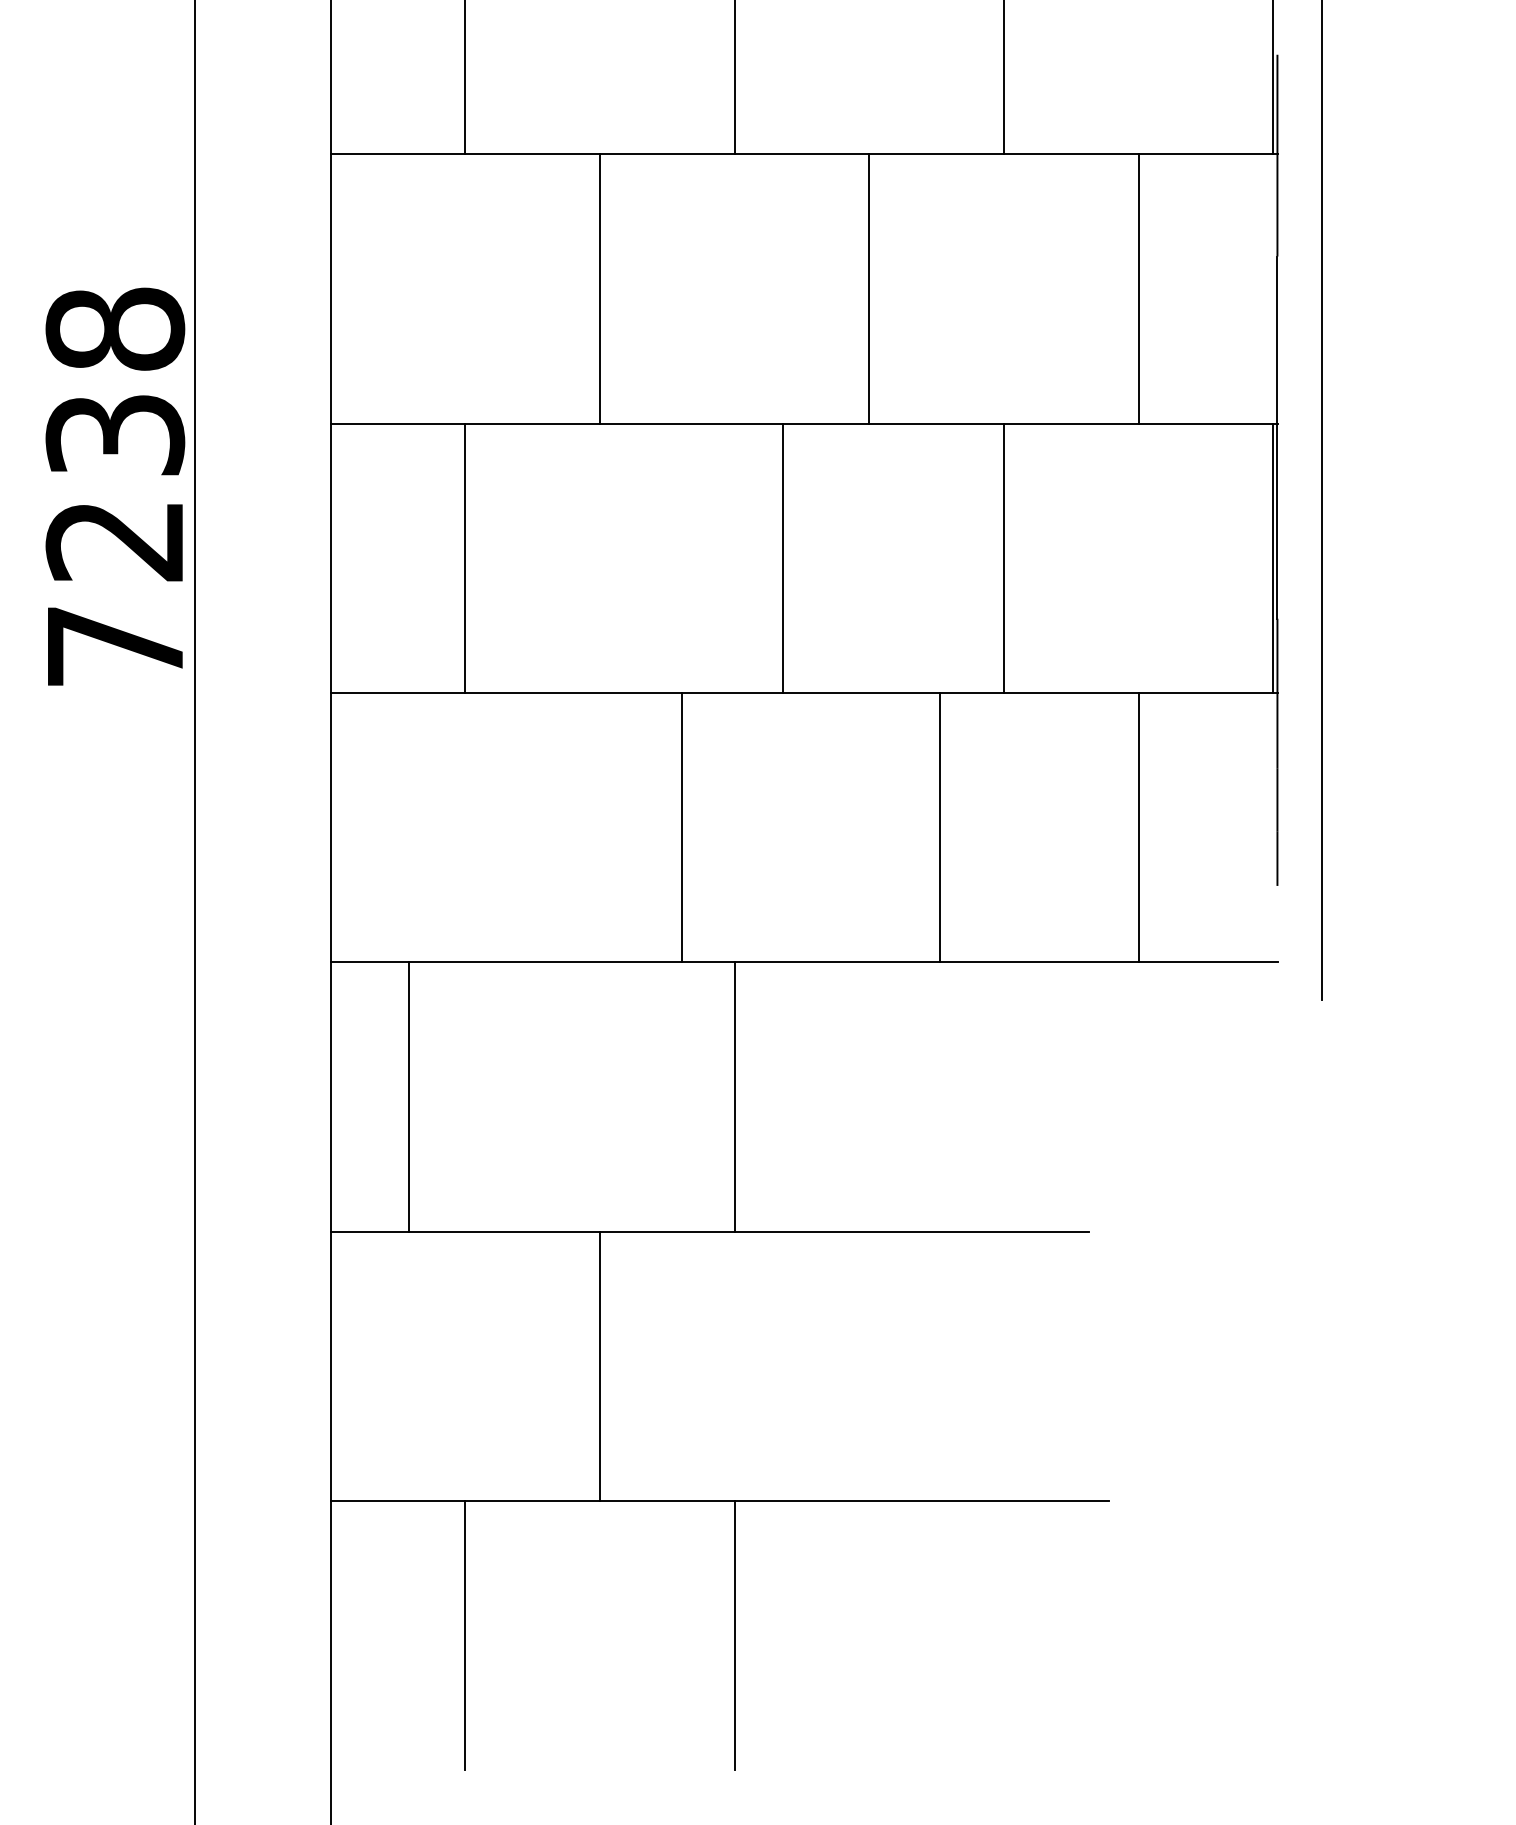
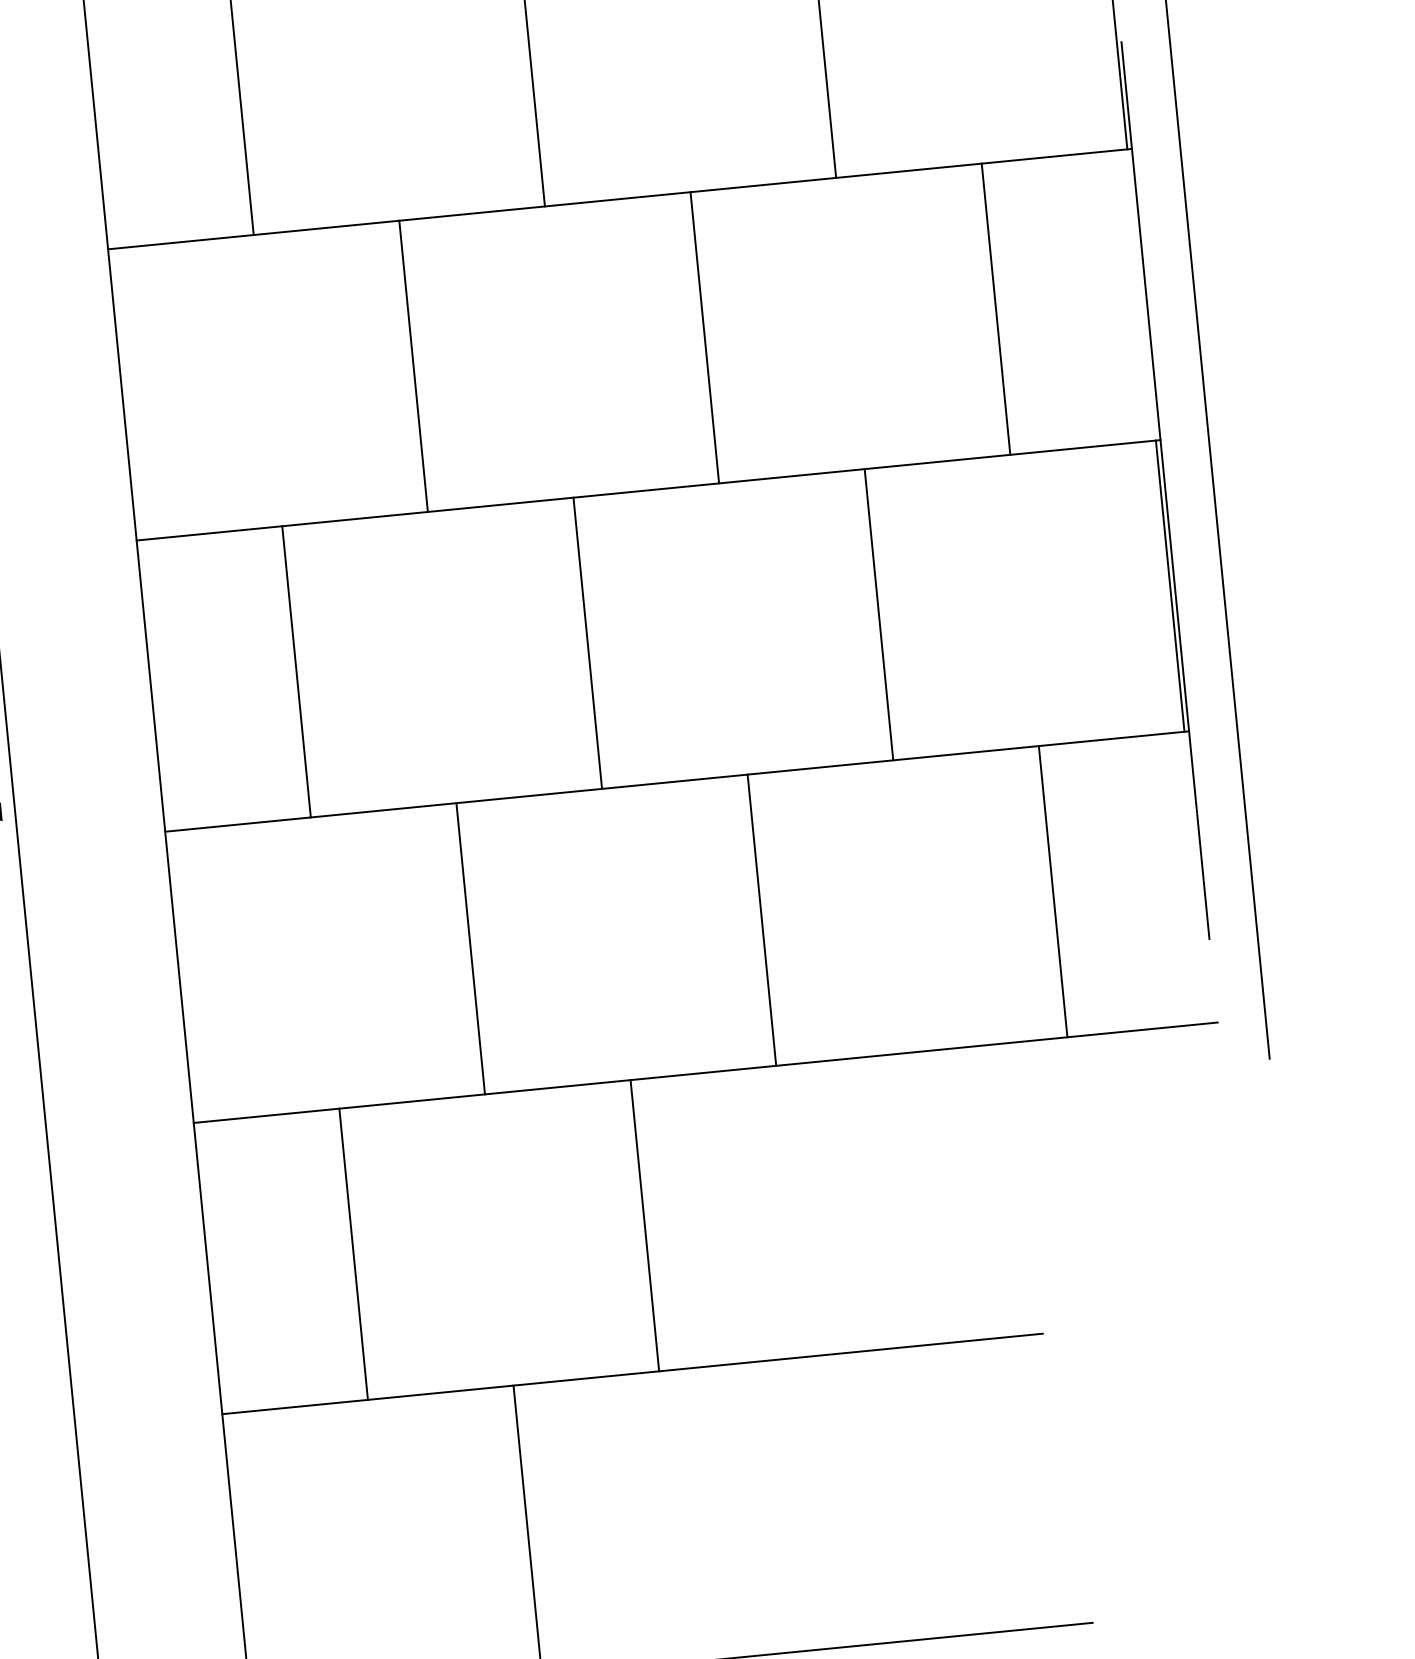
line: (782, 557) -> (587, 642), moved
line: (681, 827) -> (470, 948), moved
line: (940, 827) -> (762, 920), moved
line: (409, 1096) -> (353, 1253), moved

